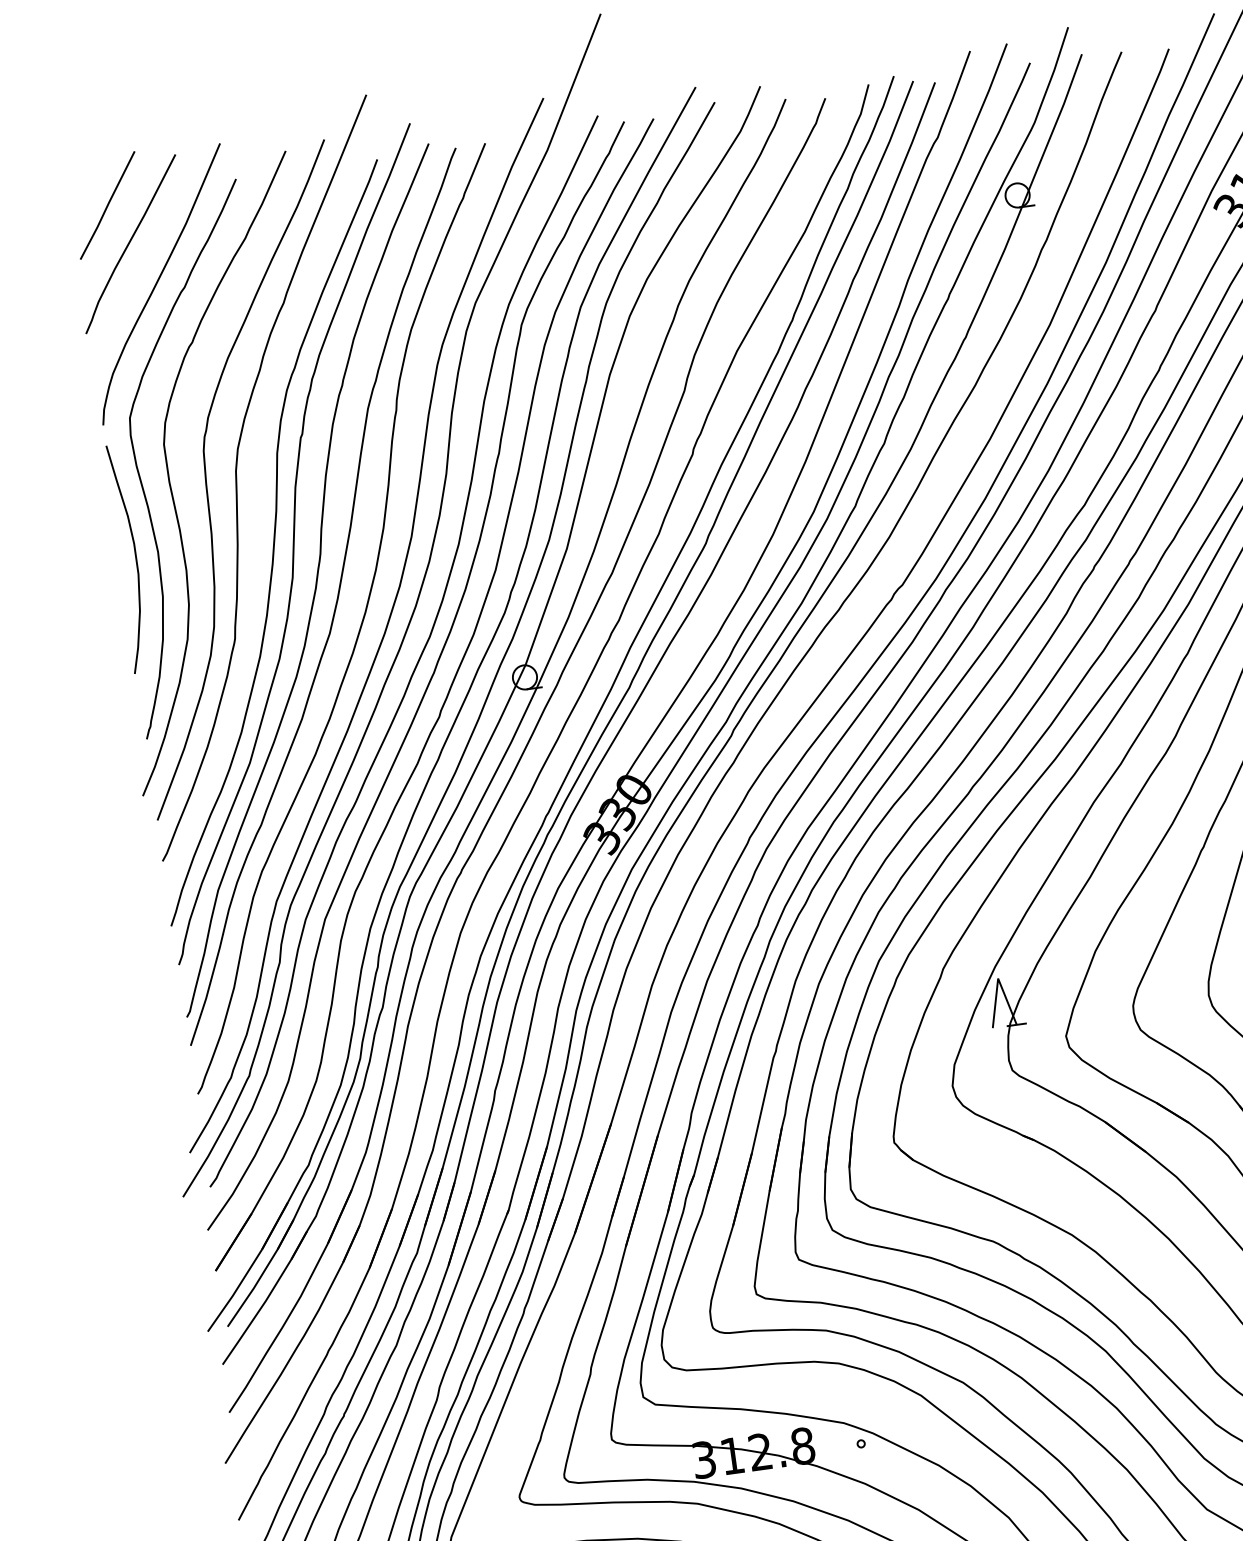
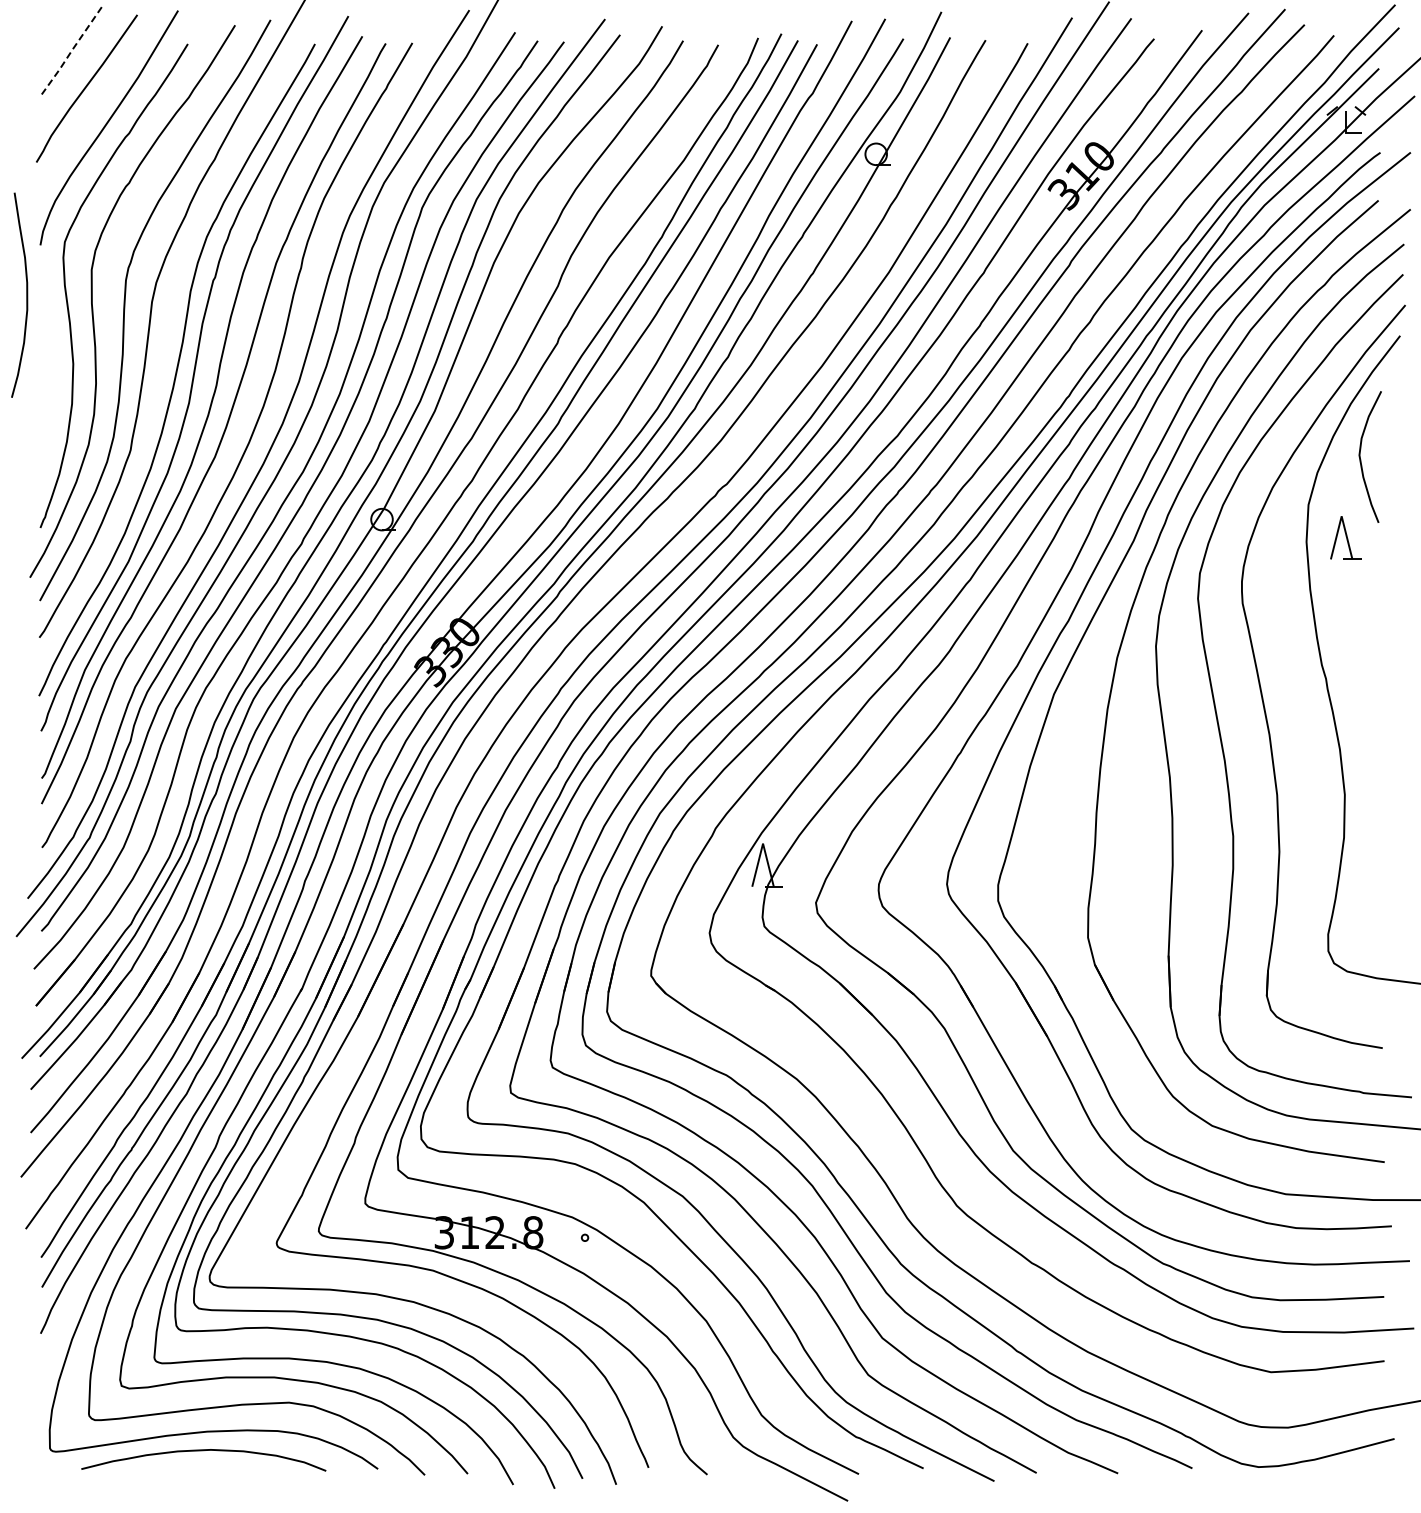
line: (106, 206) -> (70, 52), solid -> dashed
curve: (135, 557) -> (26, 294), moved

